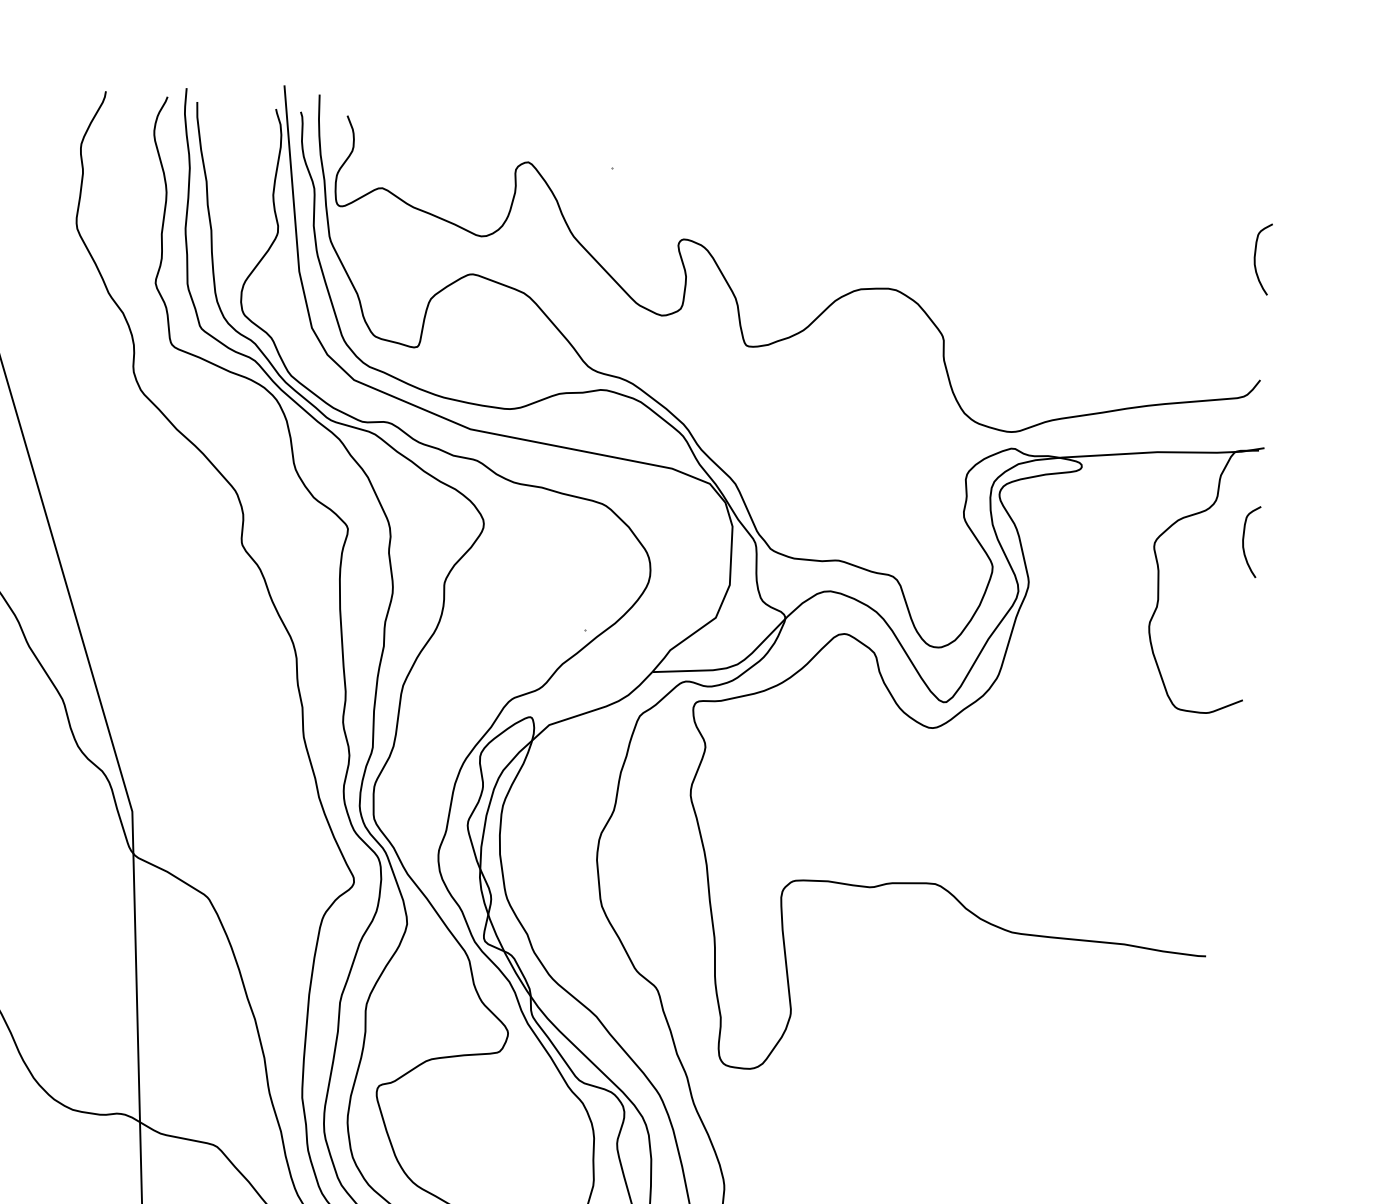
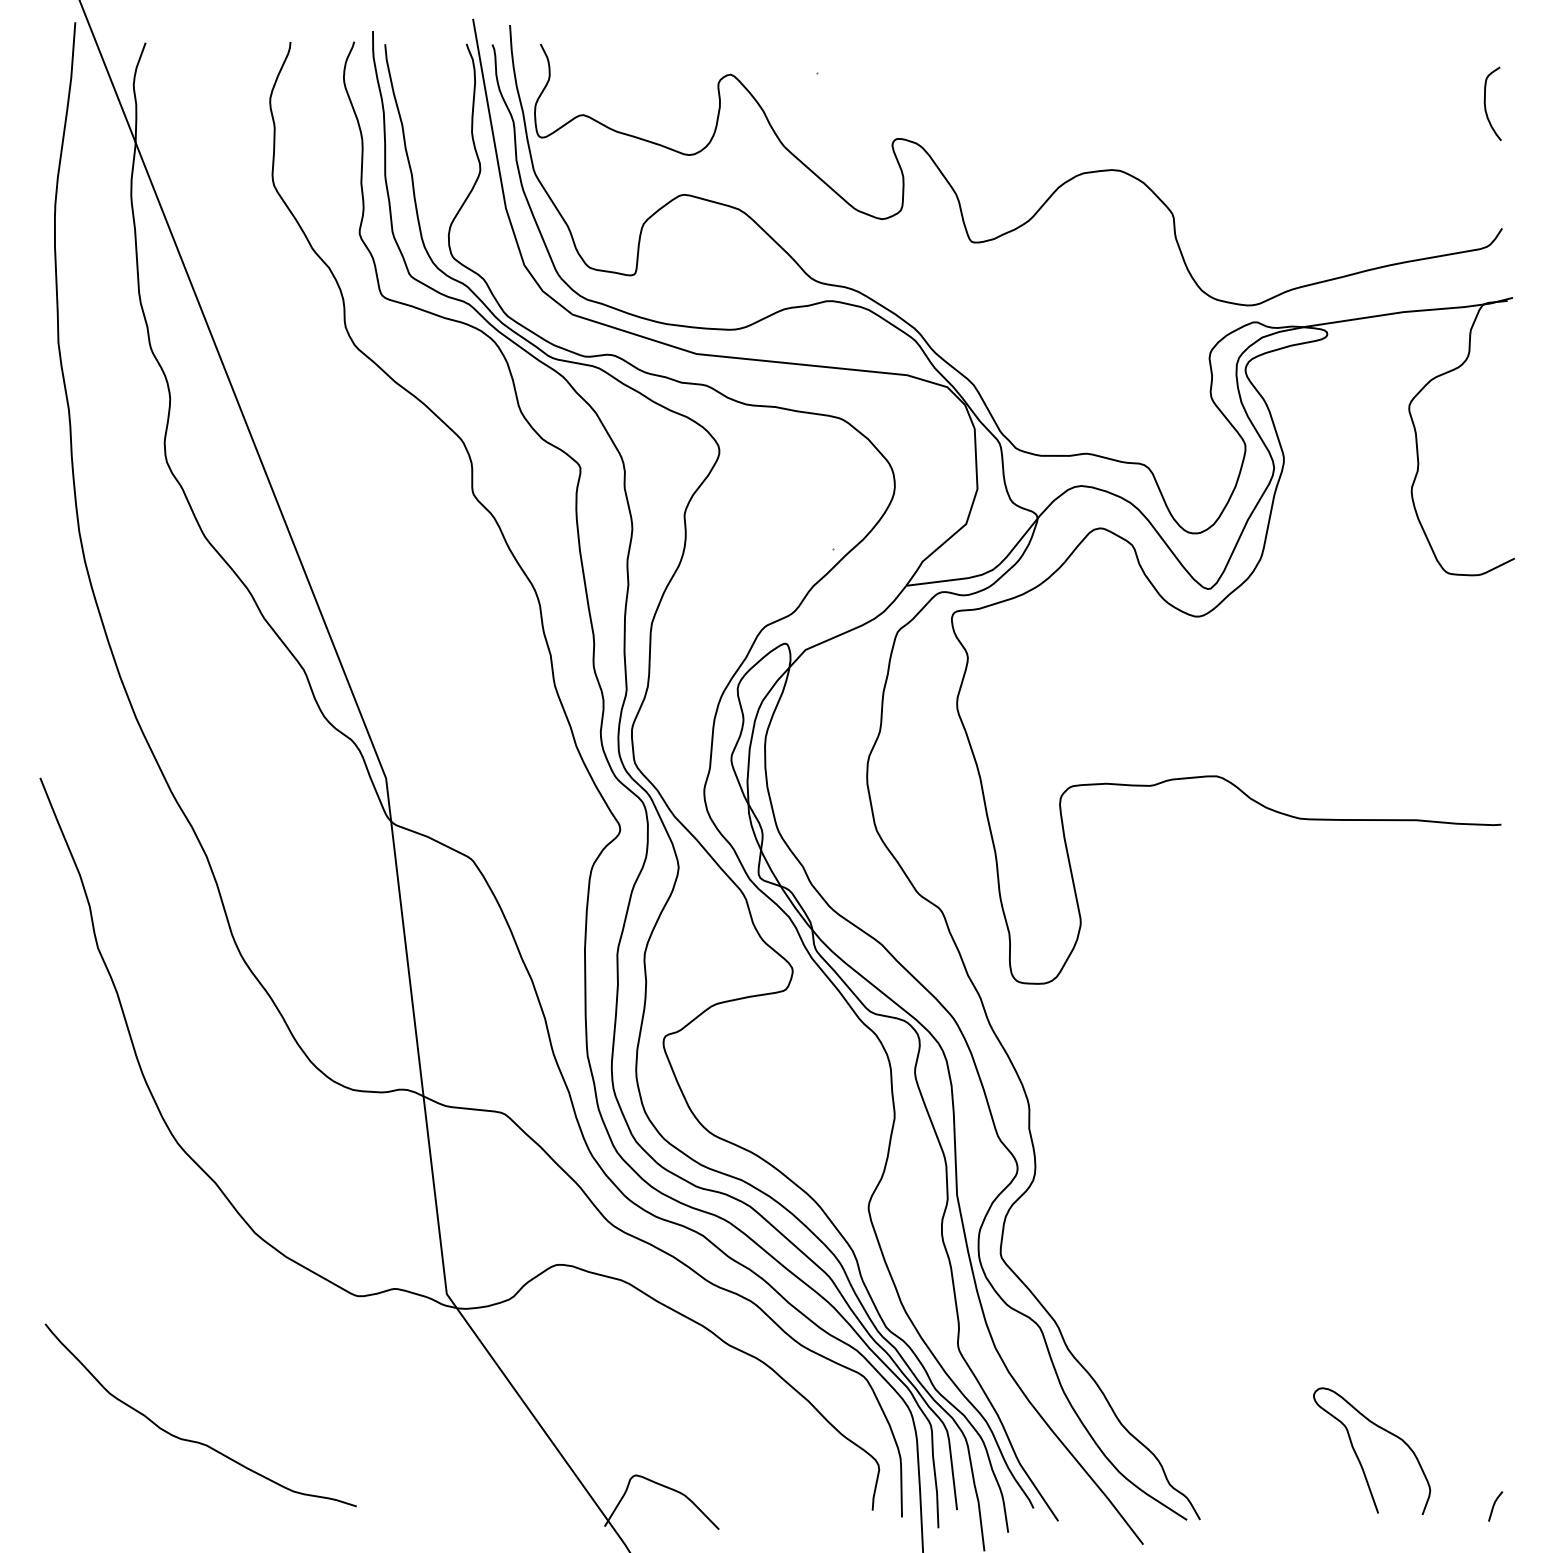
curve: (1243, 540) -> (1500, 394), removed

